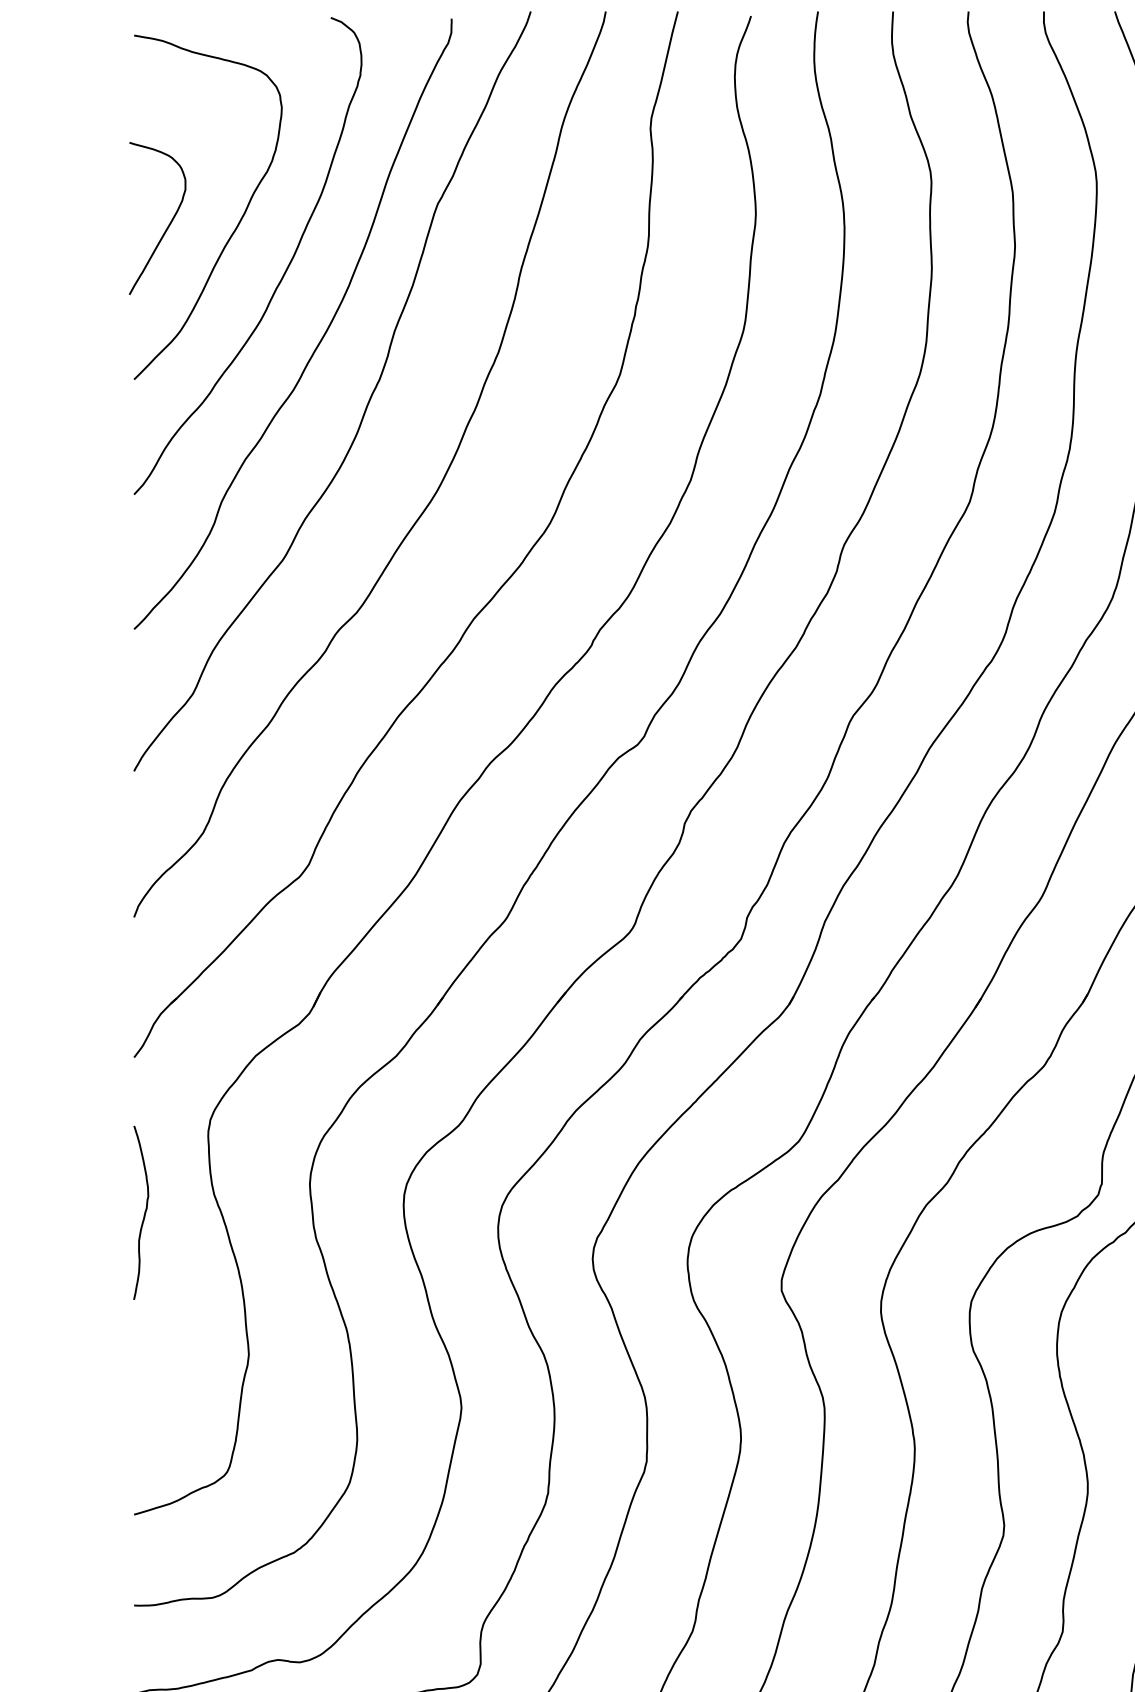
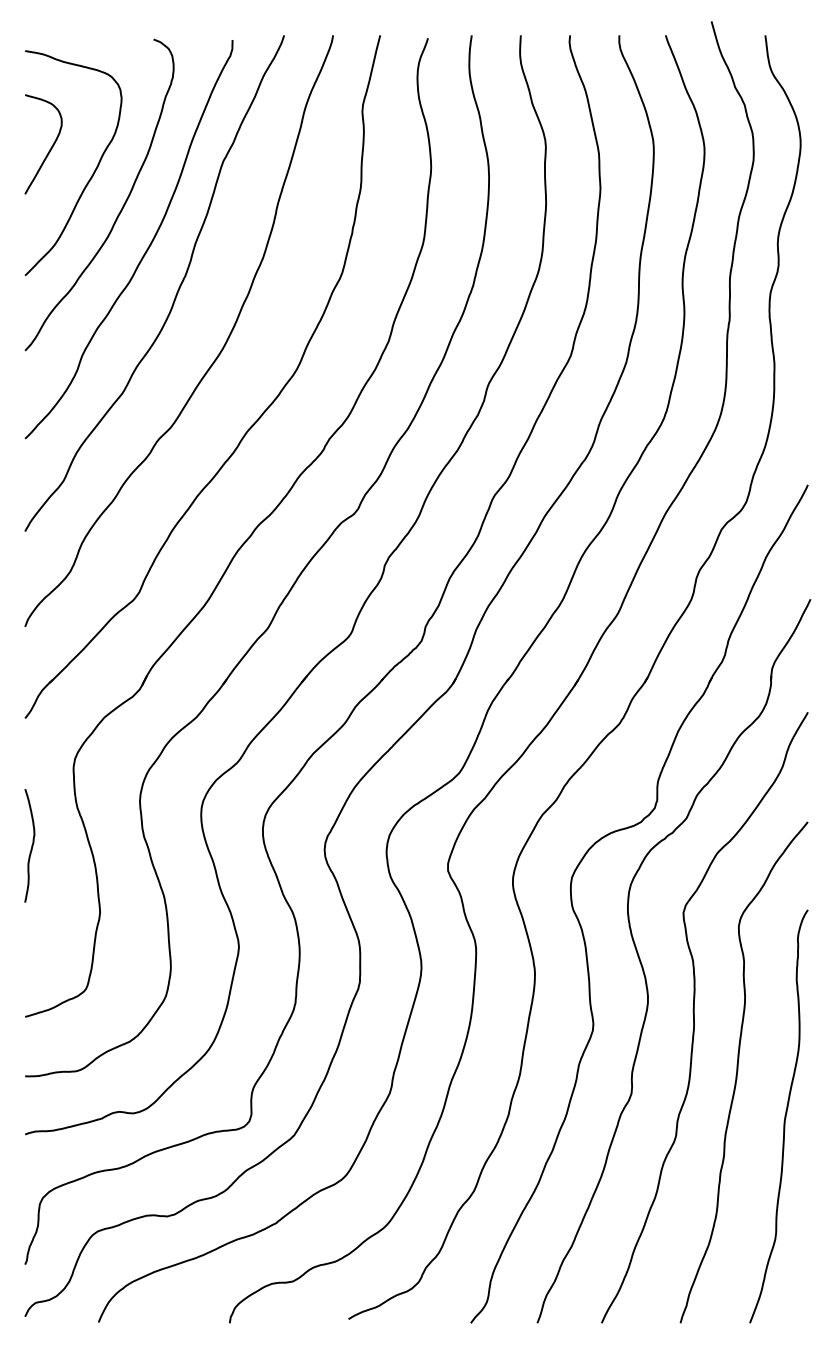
curve: (166, 226) -> (49, 149), moved
curve: (143, 1212) -> (31, 845), moved

